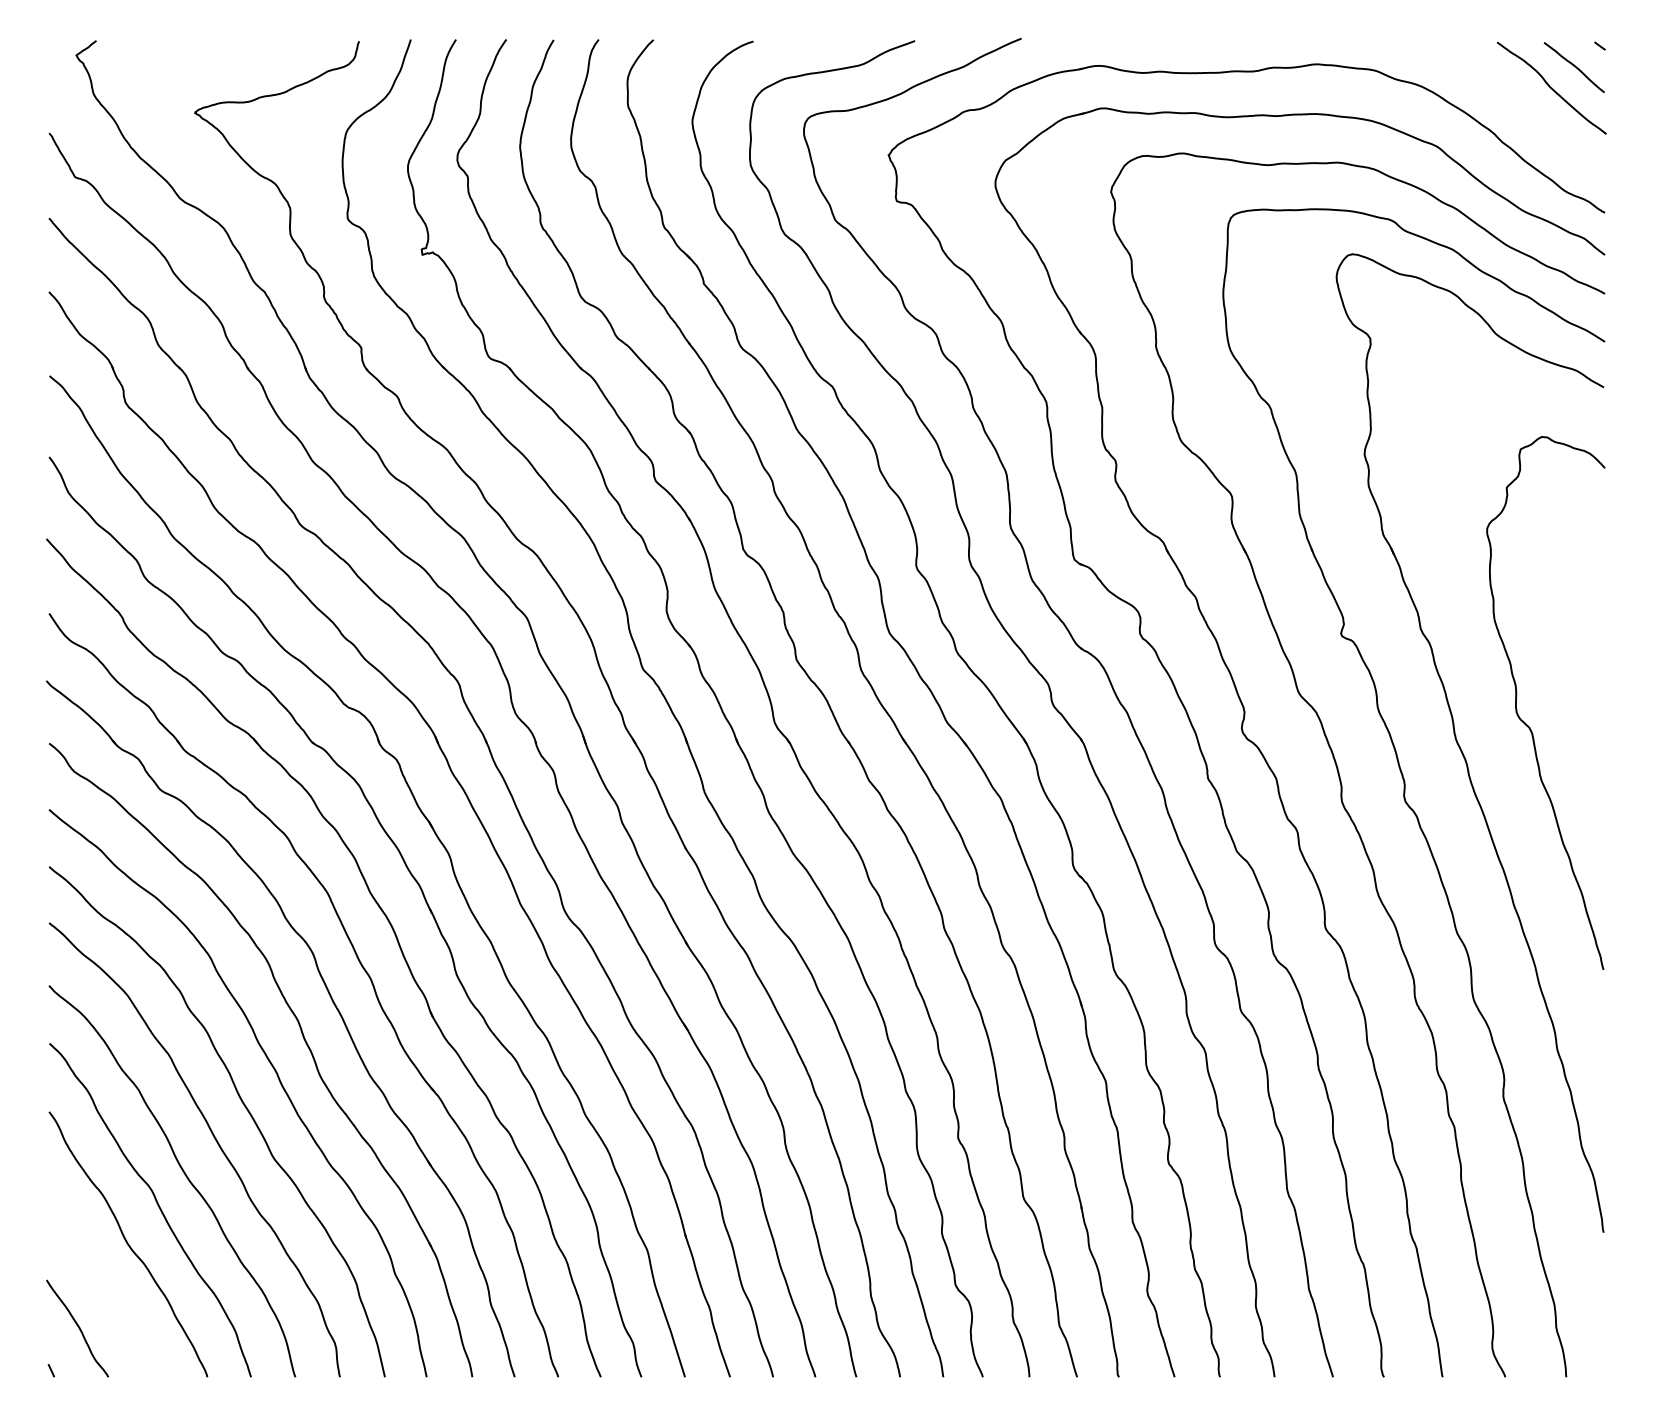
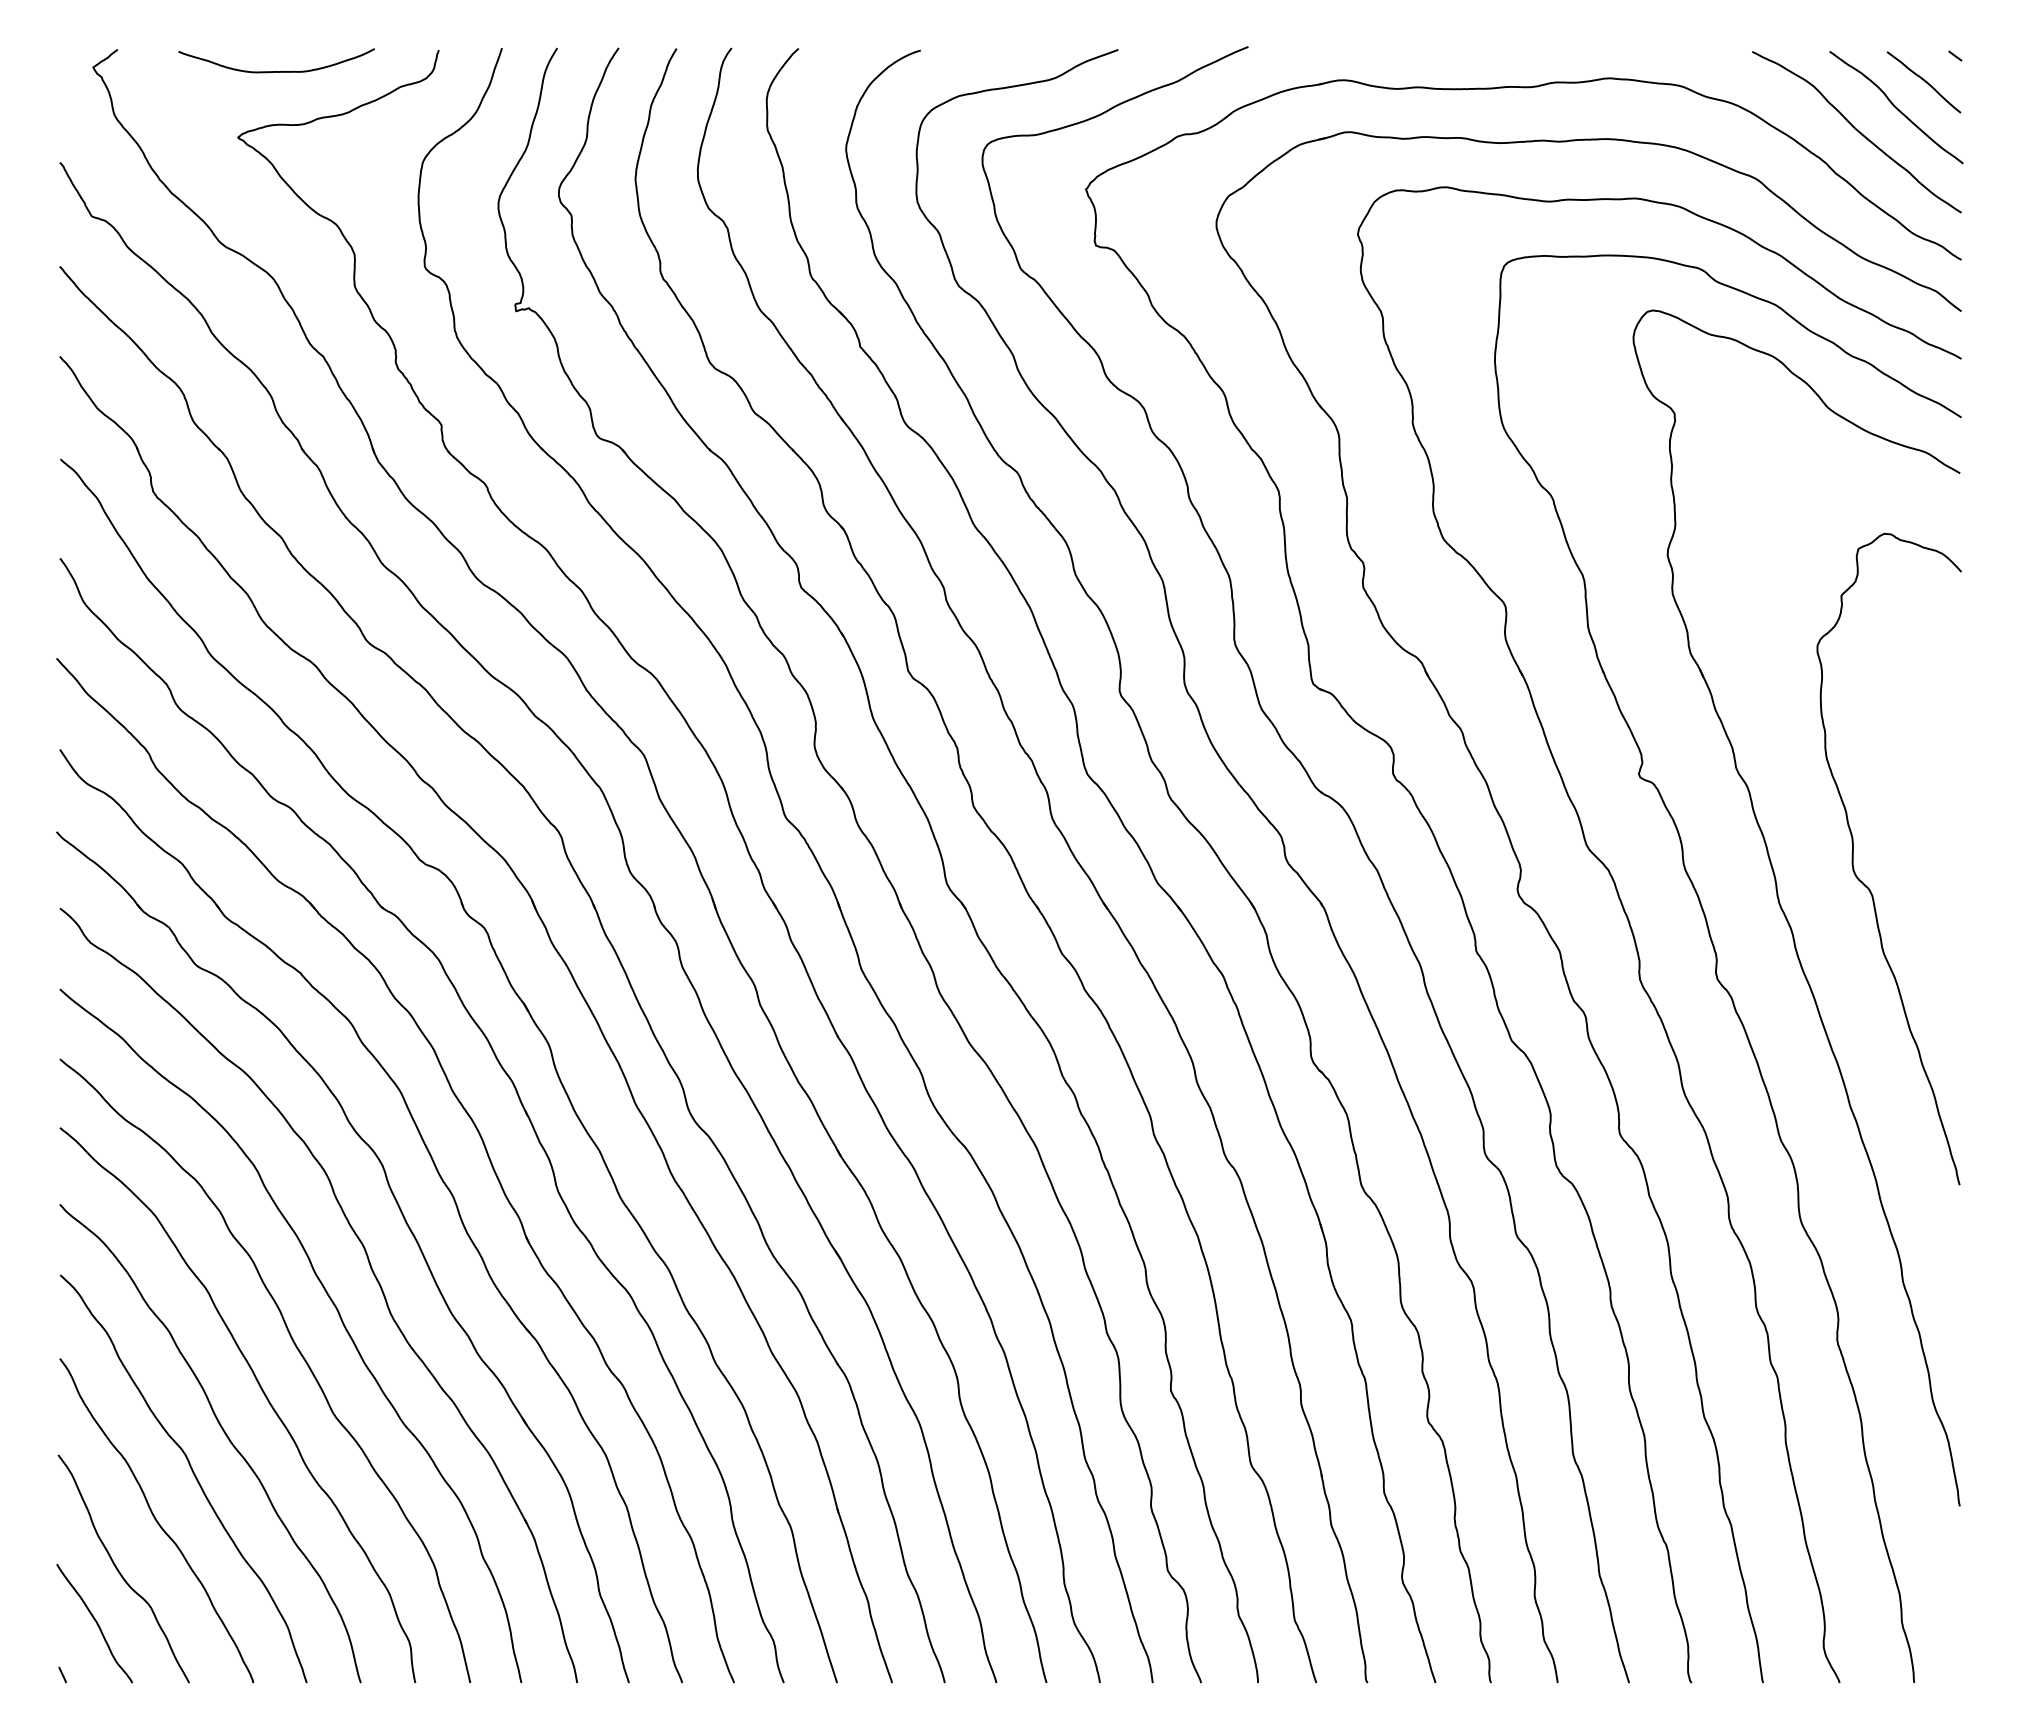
curve: (226, 58) -> (276, 71), added
curve: (1519, 107) -> (1857, 131), added
curve: (97, 1285) -> (119, 1570), added

